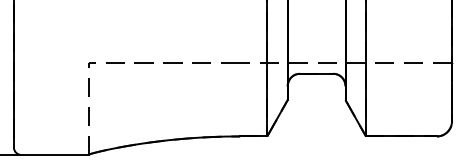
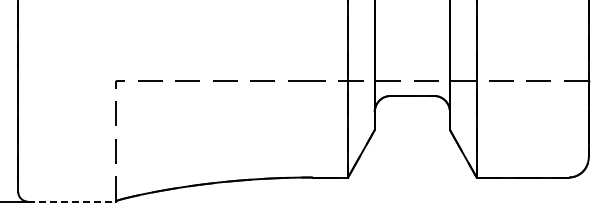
line: (54, 154) -> (71, 201), solid -> dashed

